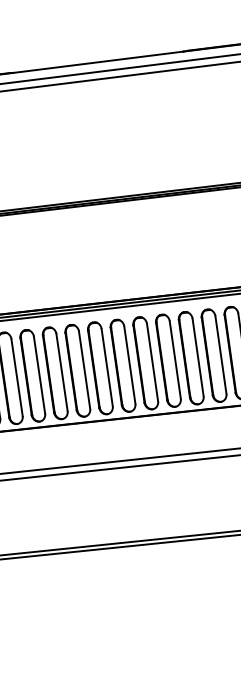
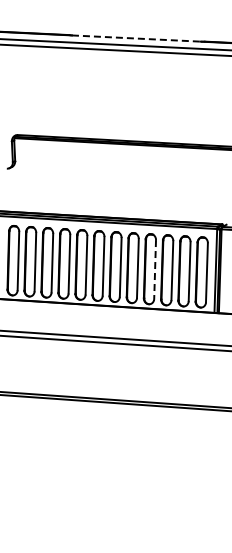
line: (98, 62) -> (136, 38), solid -> dashed
line: (176, 361) -> (155, 270), solid -> dashed

